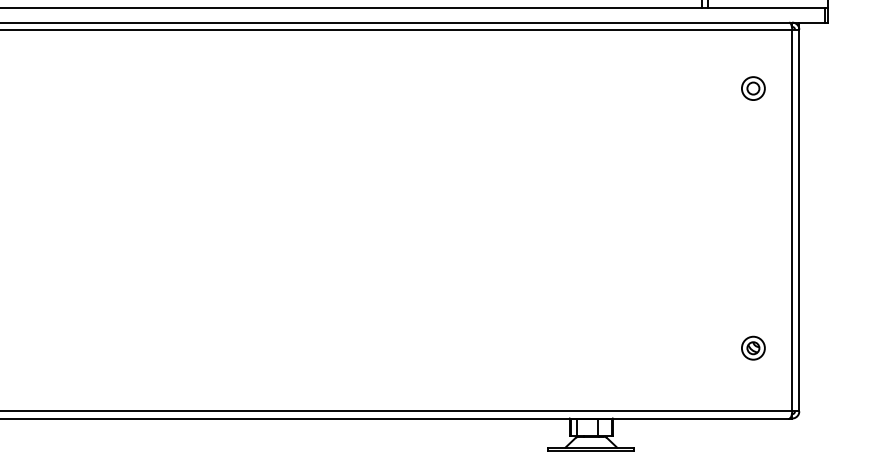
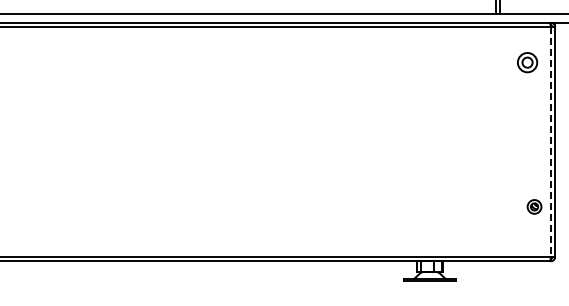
part: (753, 88) -> (527, 62), size x1.4
line: (791, 221) -> (550, 142), solid -> dashed
part: (753, 347) -> (534, 206), moved

